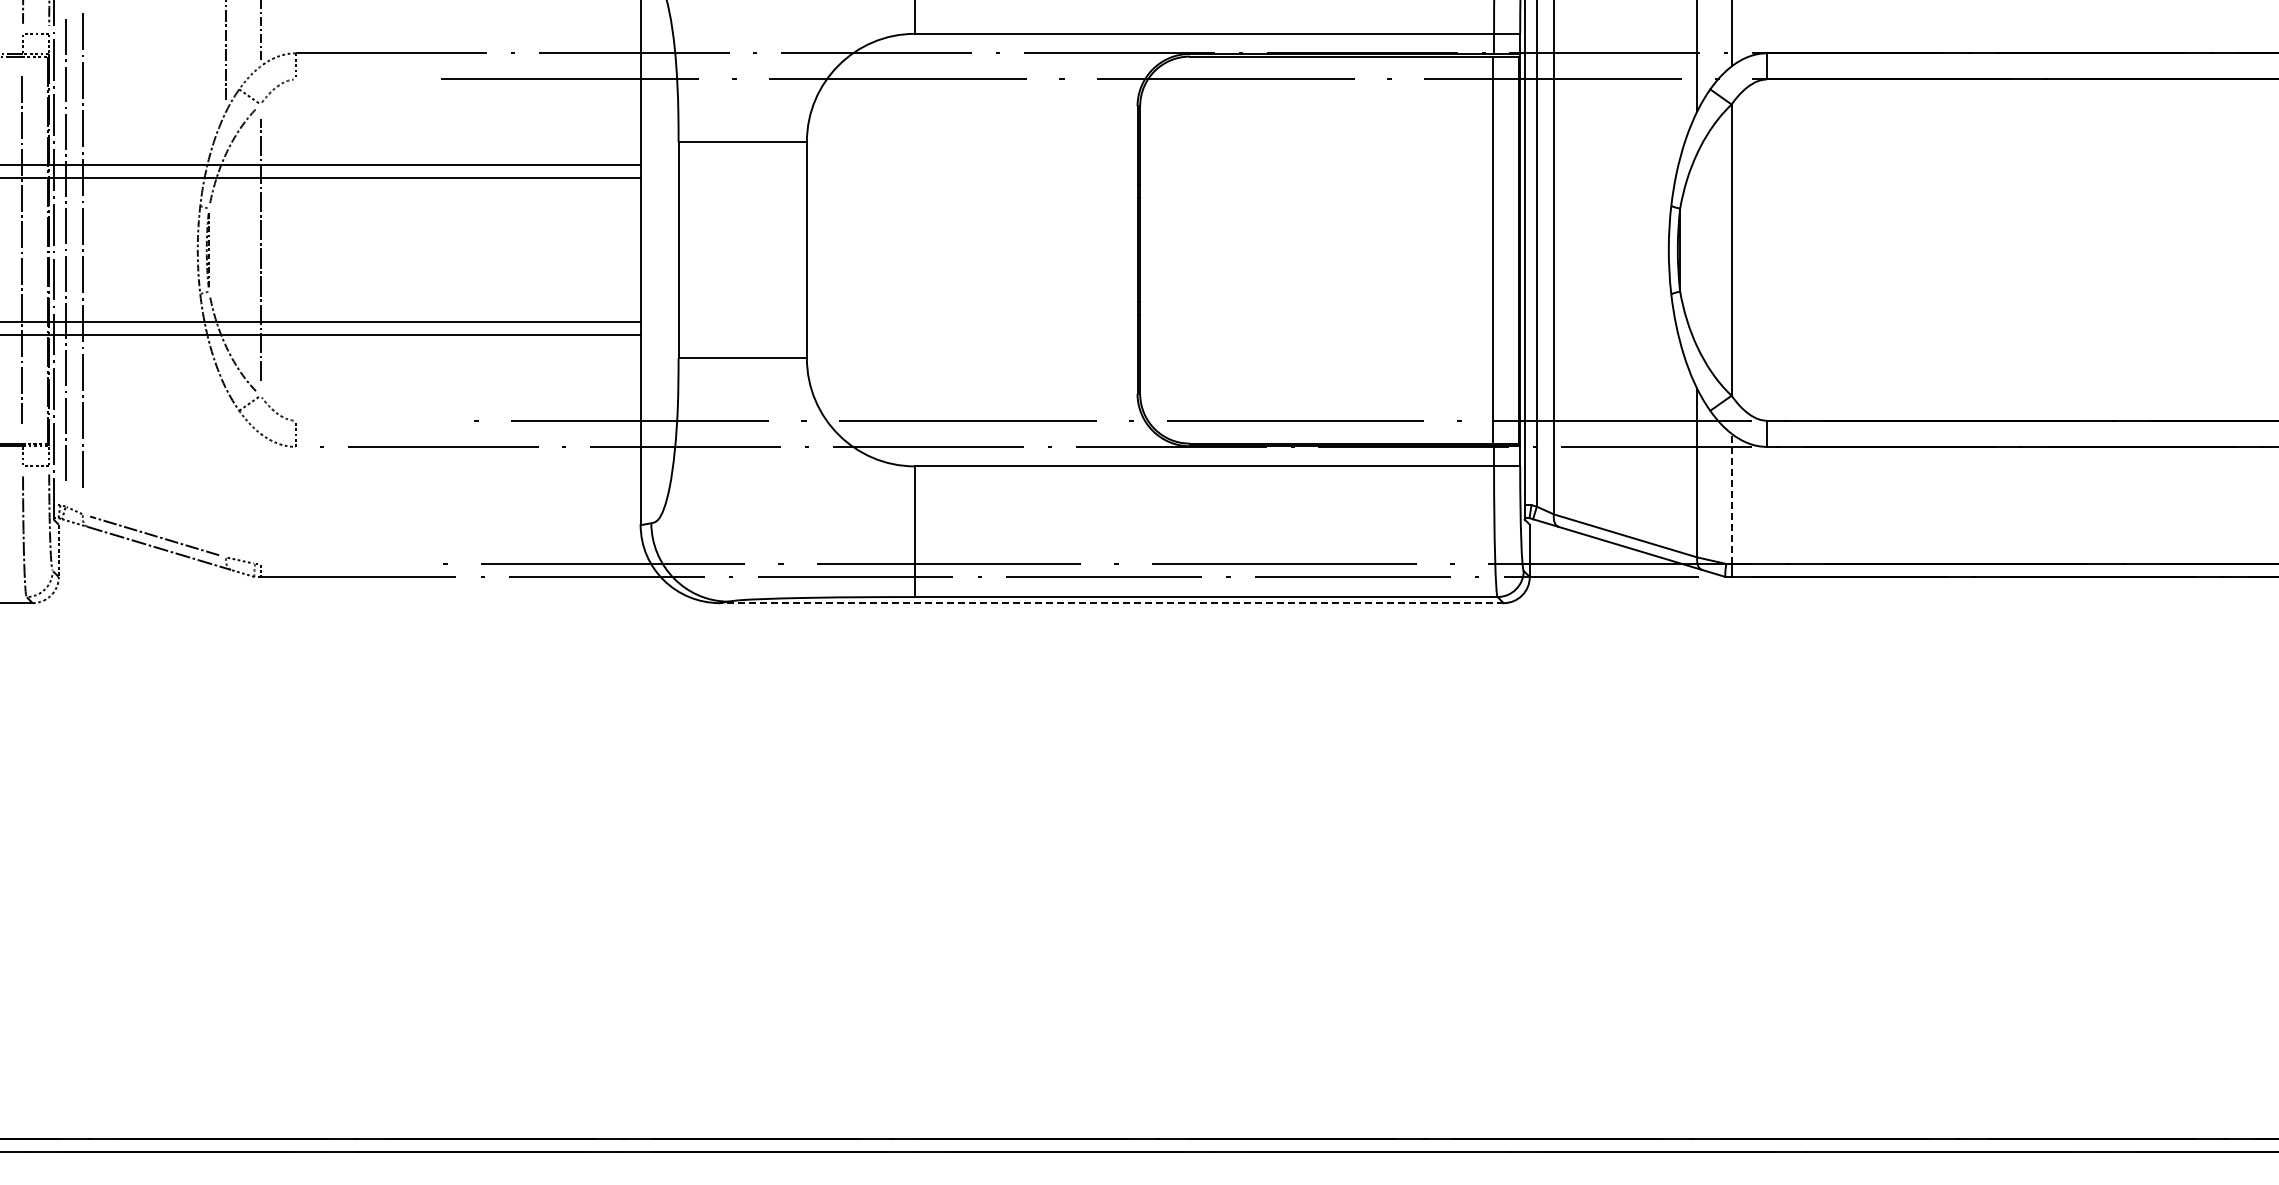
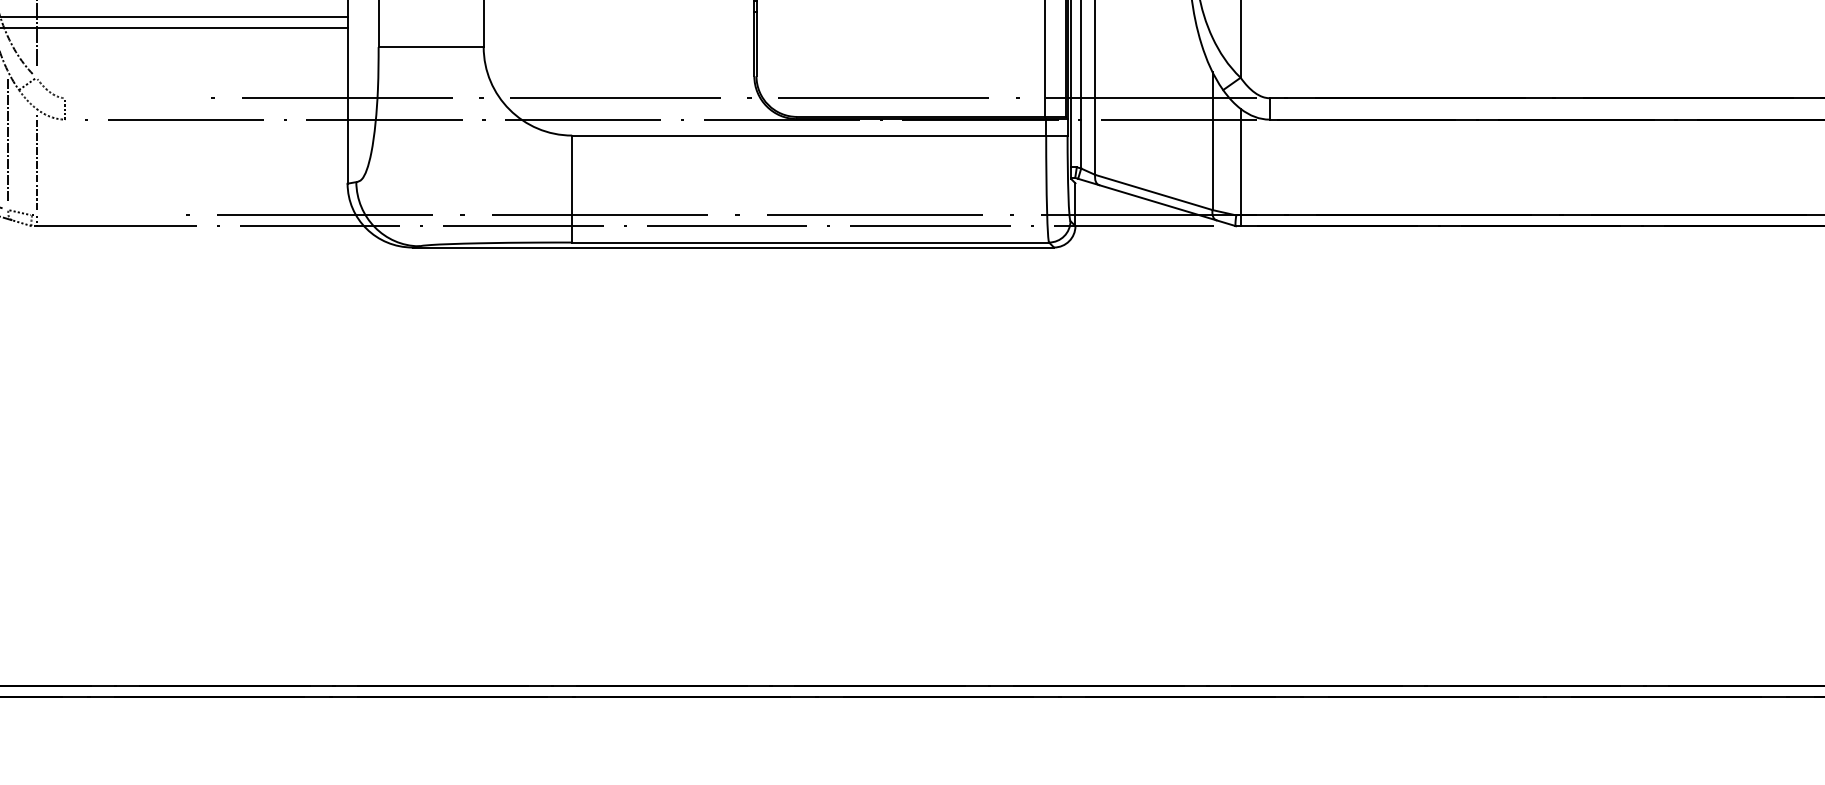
line: (226, 473) -> (8, 141), added
line: (260, 498) -> (36, 161), added
line: (1731, 498) -> (1240, 161), dashed -> solid
line: (1111, 603) -> (733, 247), dashed -> solid

